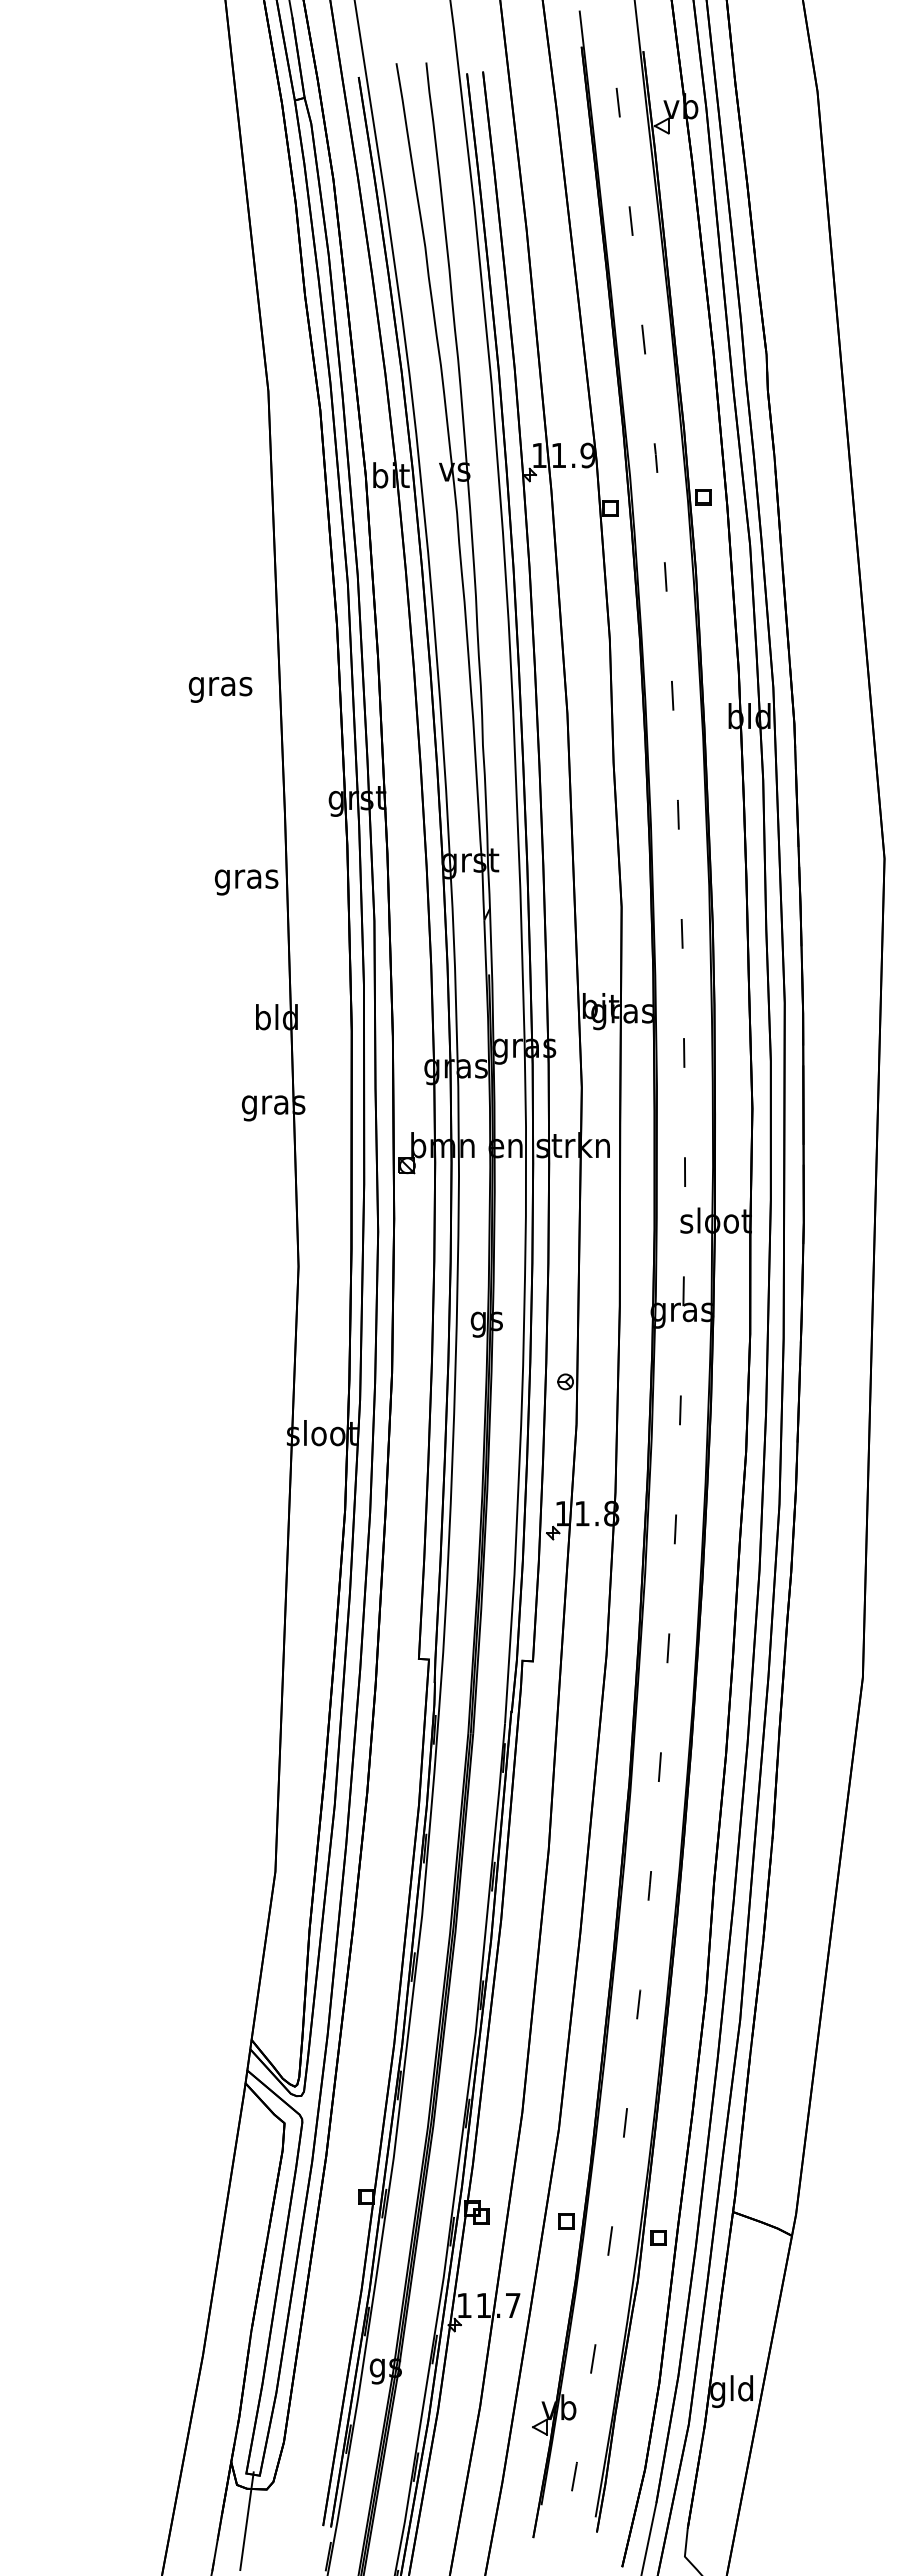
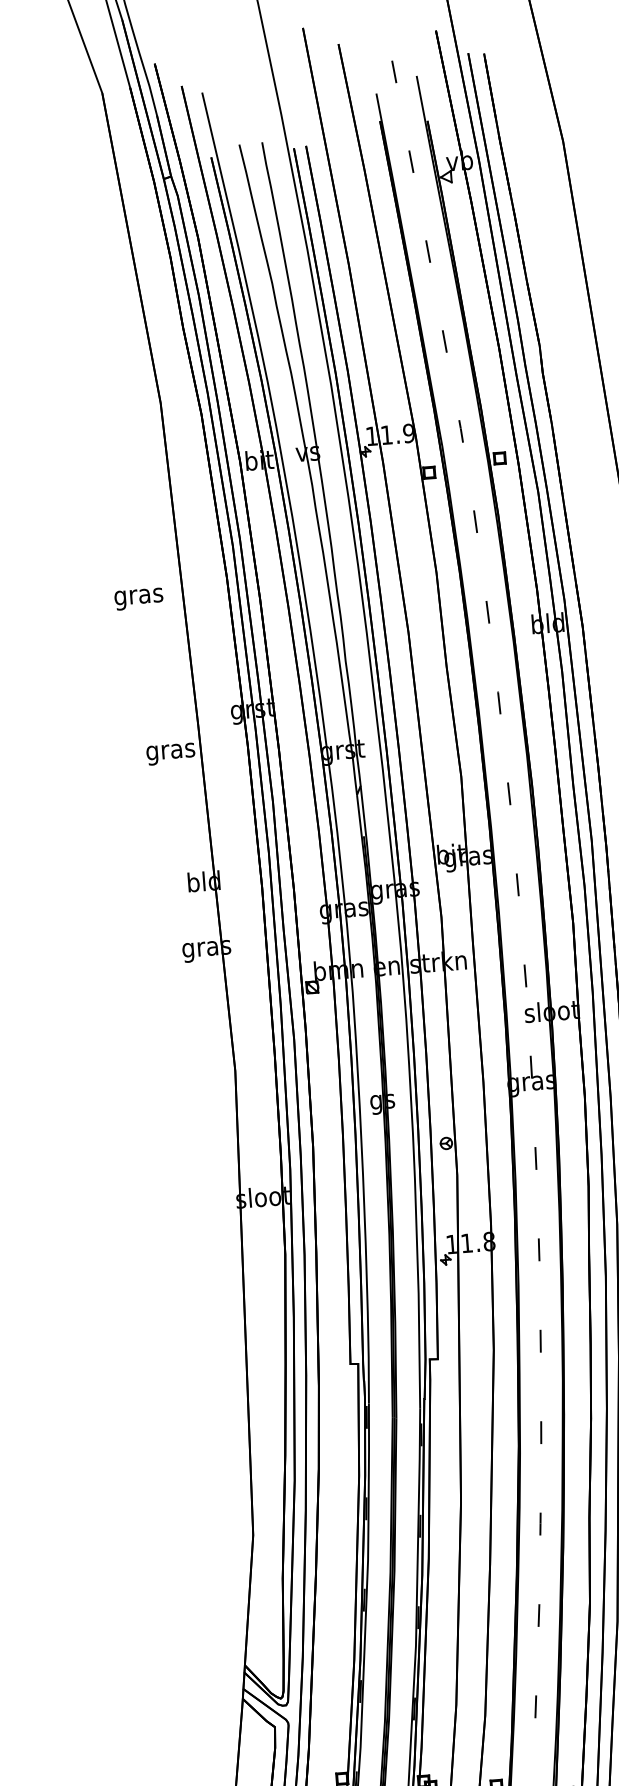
text: (220, 689) -> (138, 598), moved
text: (246, 882) -> (170, 754), moved

